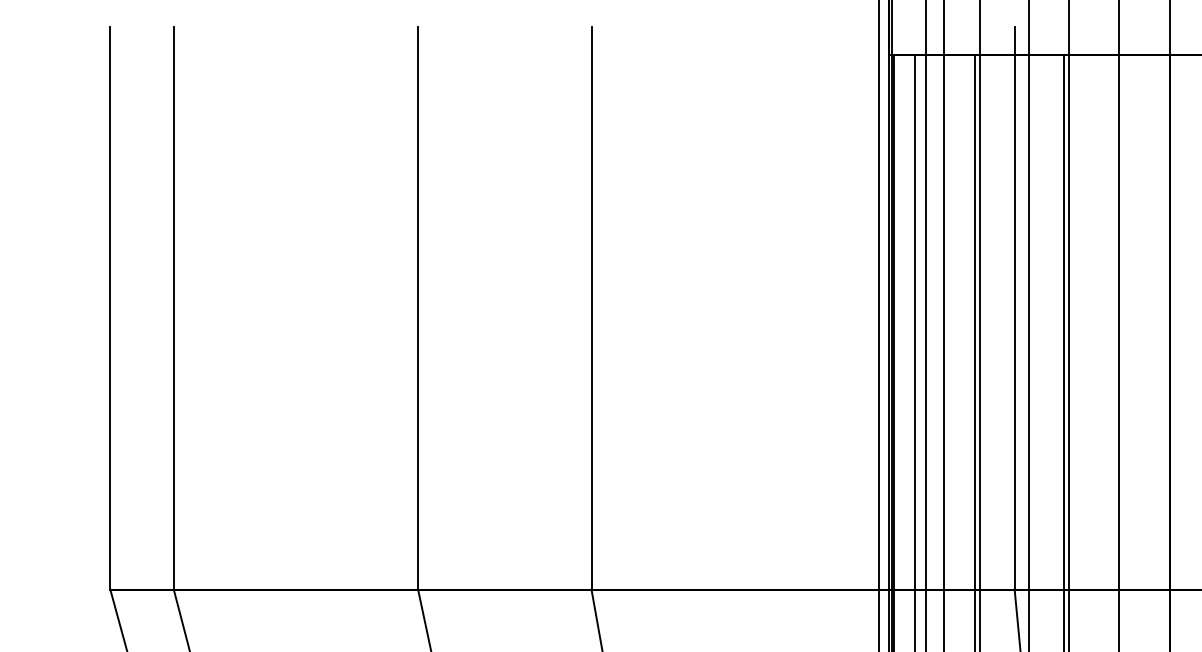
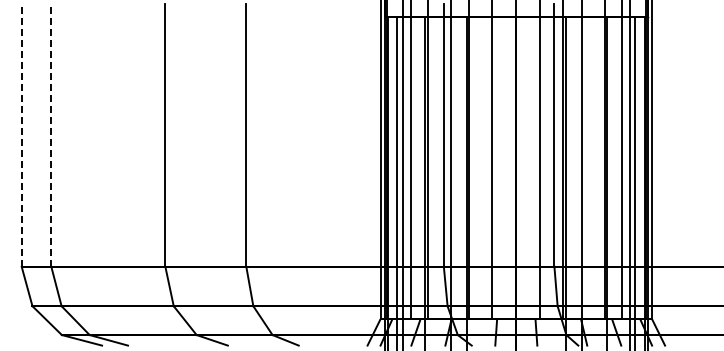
line: (109, 306) -> (21, 134), solid -> dashed
line: (174, 306) -> (51, 134), solid -> dashed

